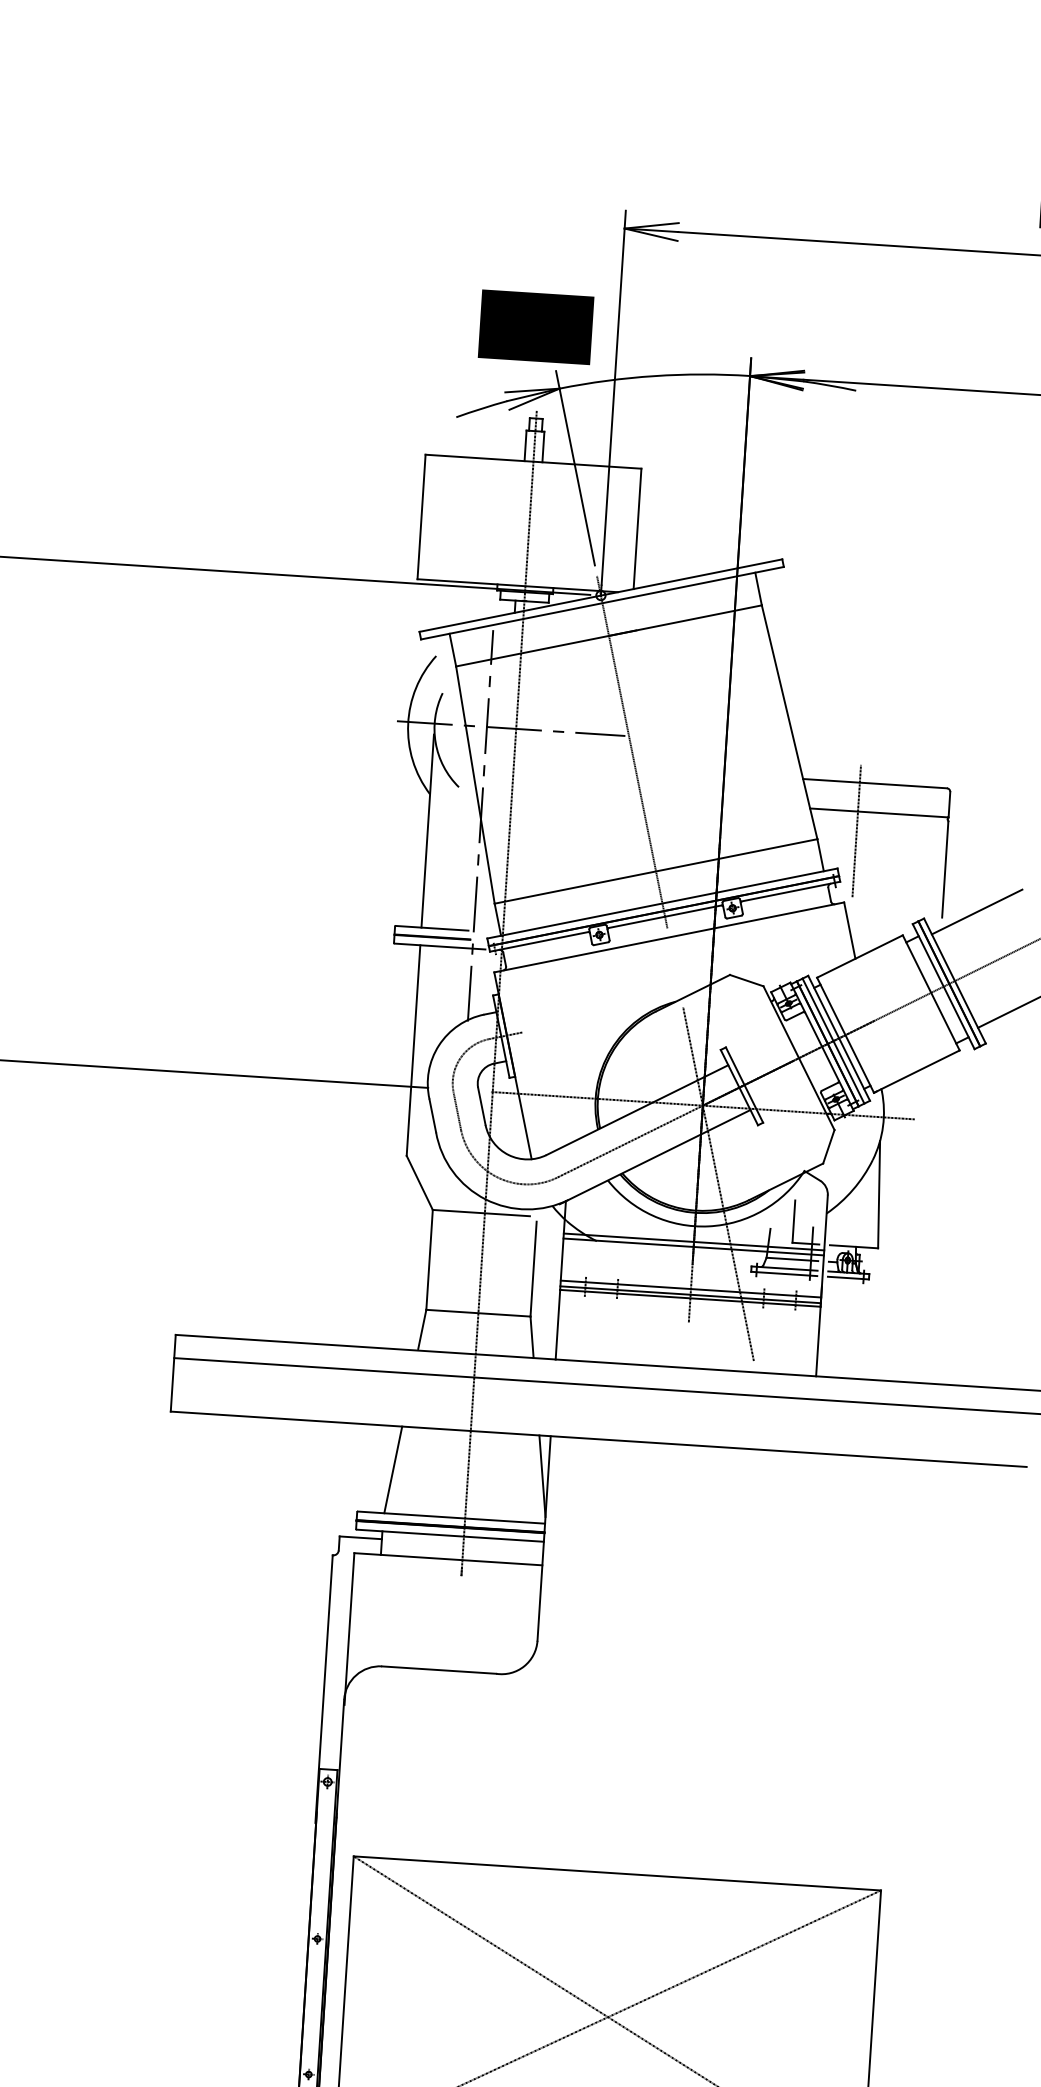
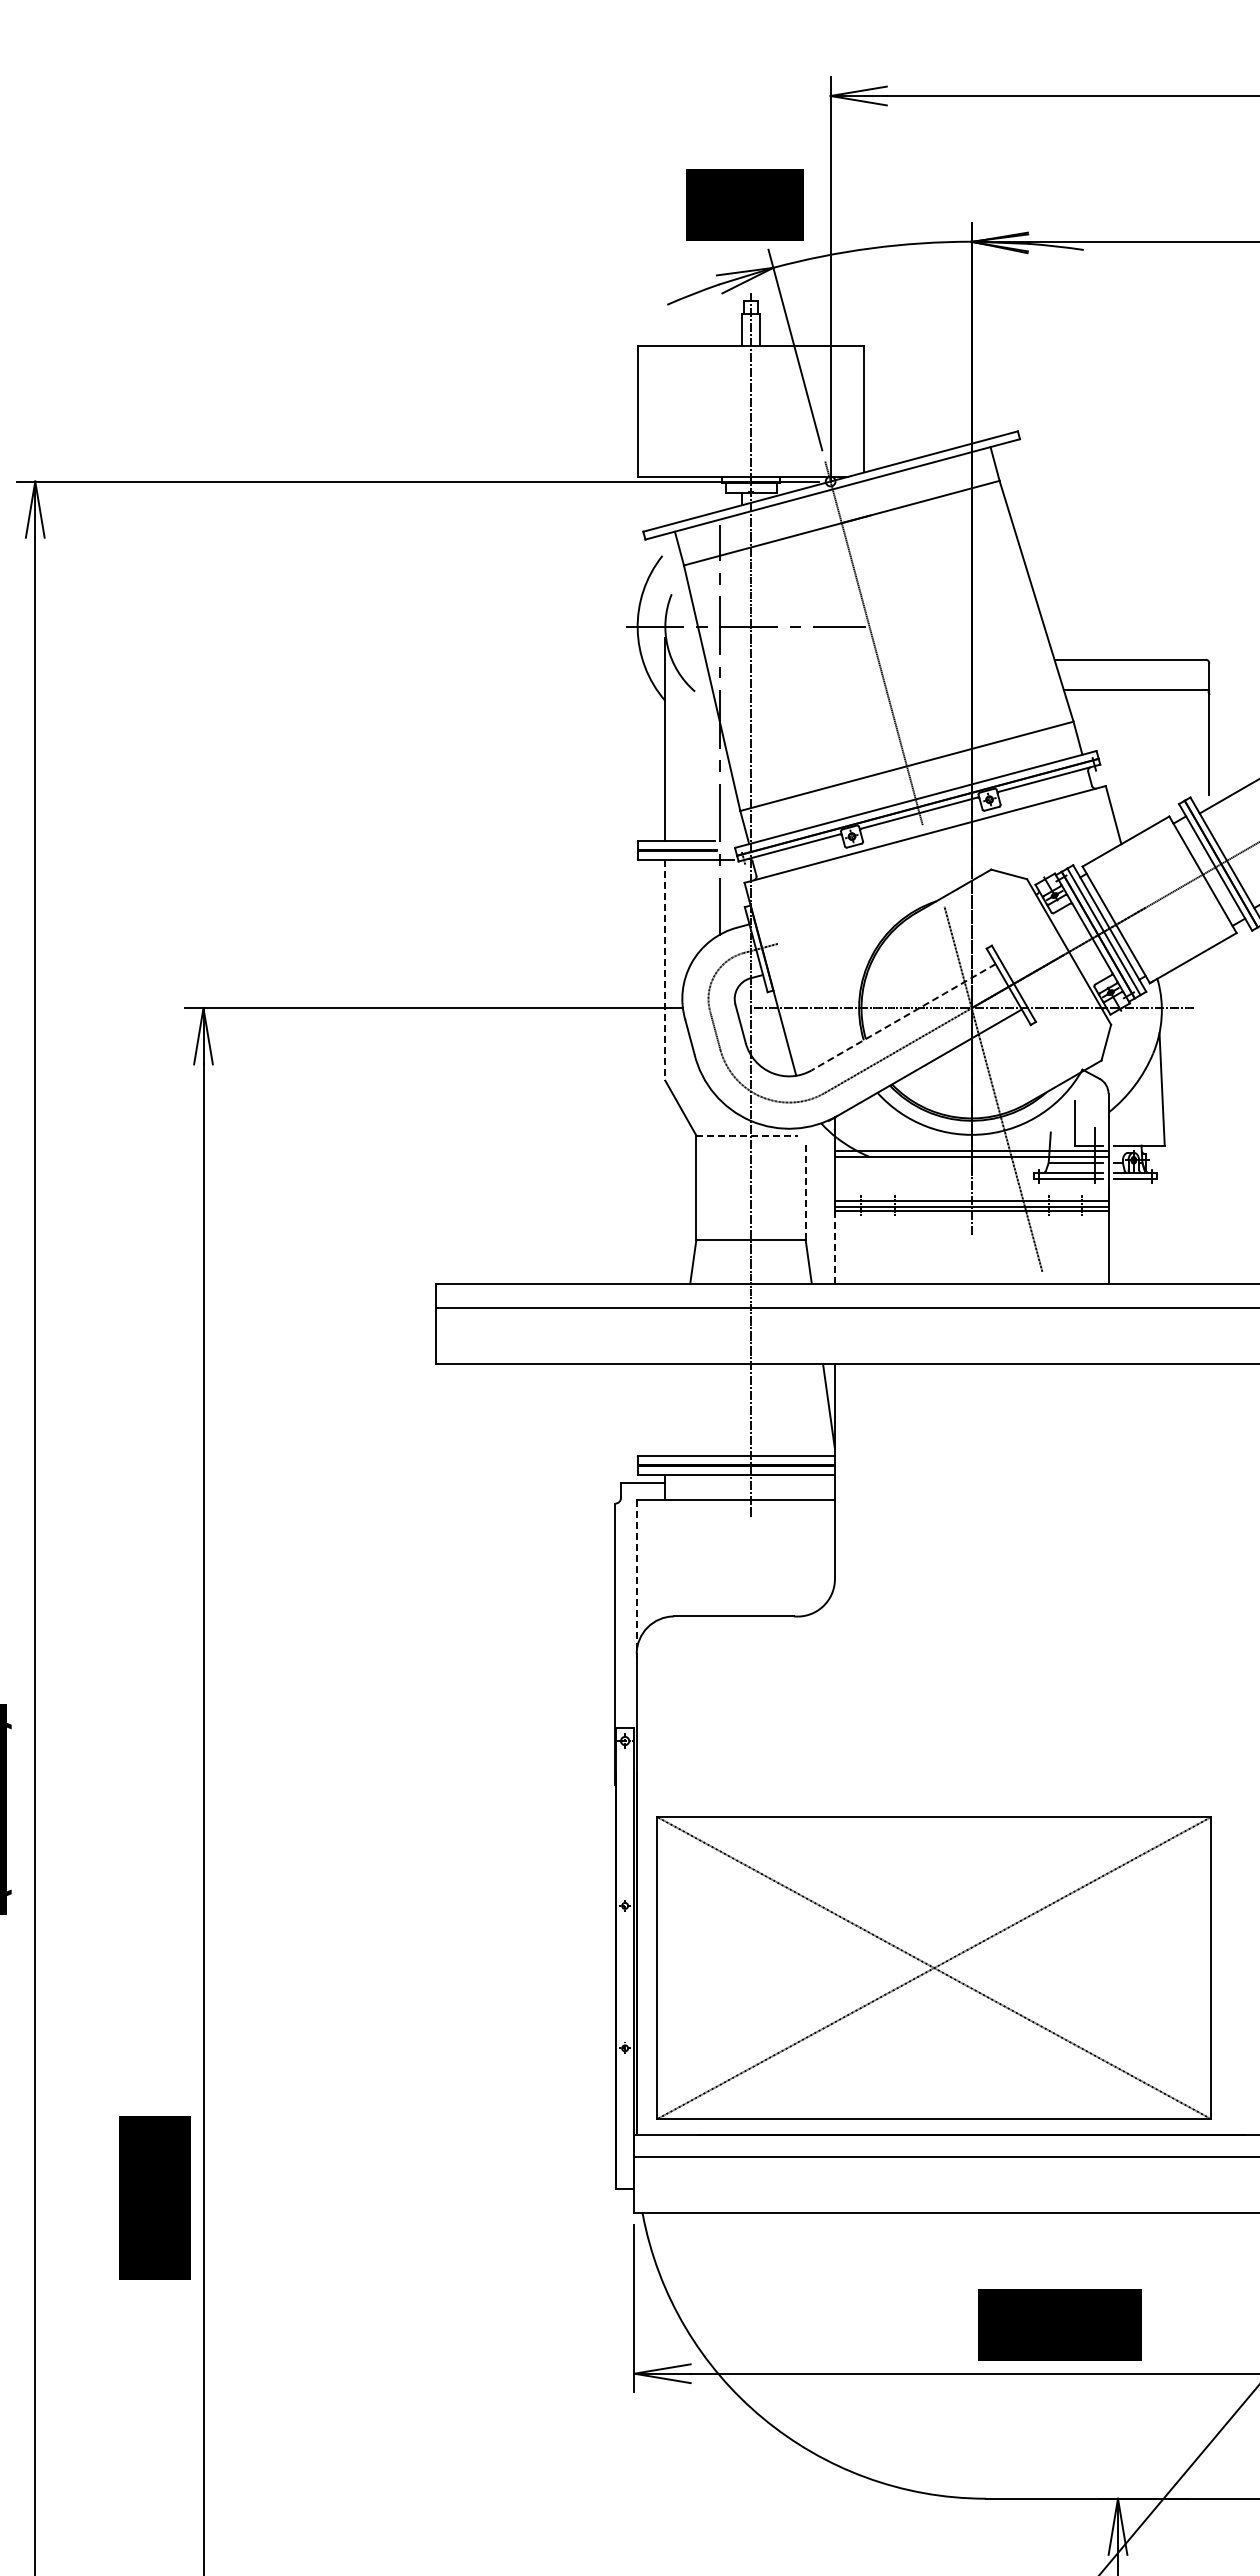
line: (857, 831) -> (1114, 710), removed
line: (413, 1050) -> (665, 970), solid -> dashed
line: (637, 1110) -> (903, 1017), solid -> dashed
line: (481, 1213) -> (747, 1135), solid -> dashed
line: (533, 1269) -> (805, 1190), solid -> dashed
line: (557, 1325) -> (834, 1247), solid -> dashed
line: (393, 1470) -> (672, 1410), removed
line: (349, 1628) -> (637, 1579), solid -> dashed

